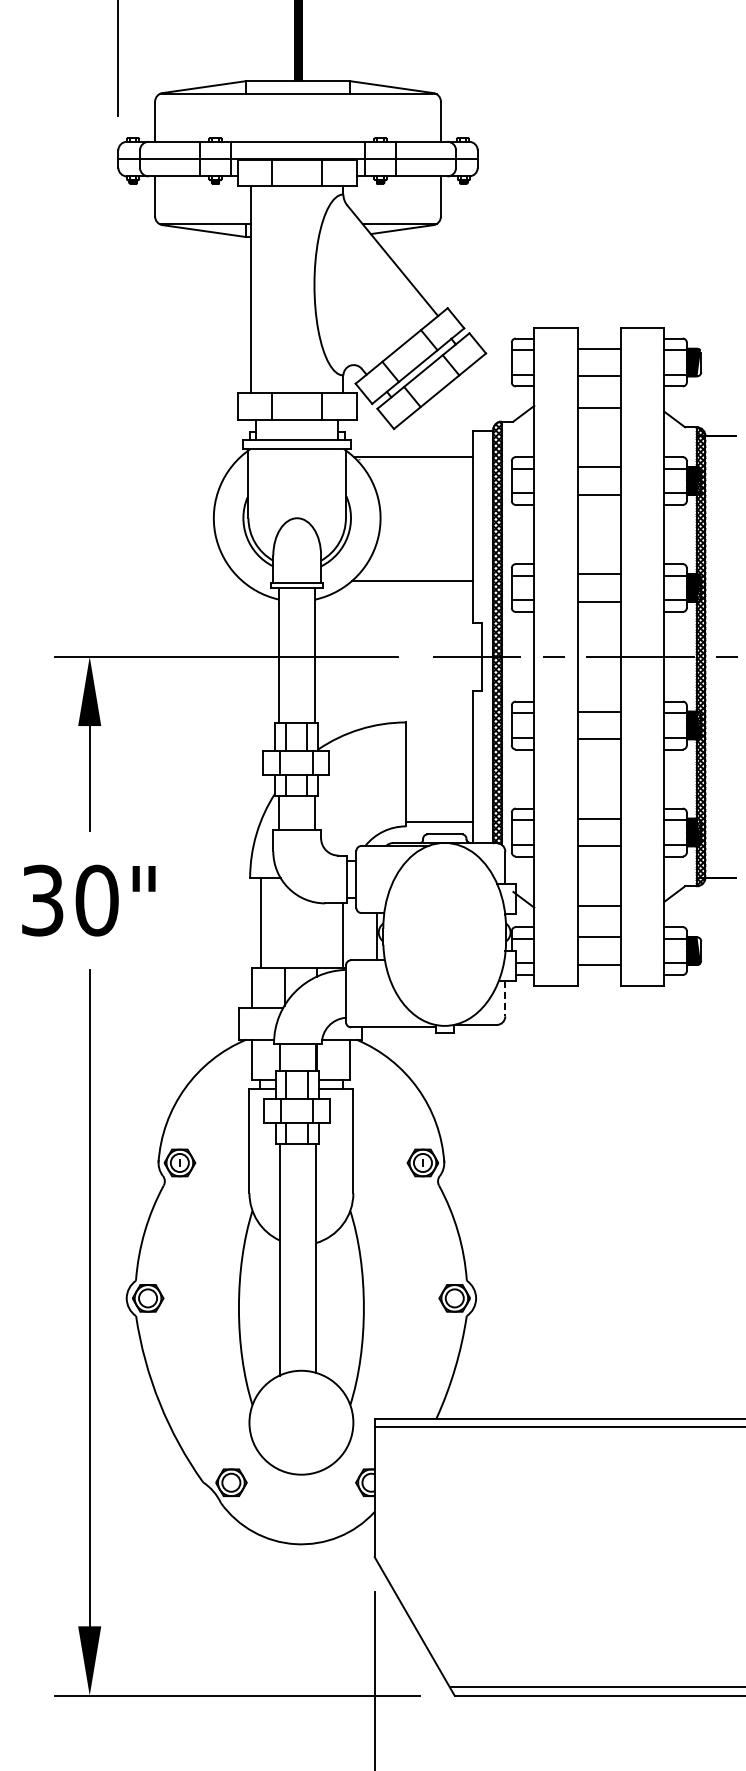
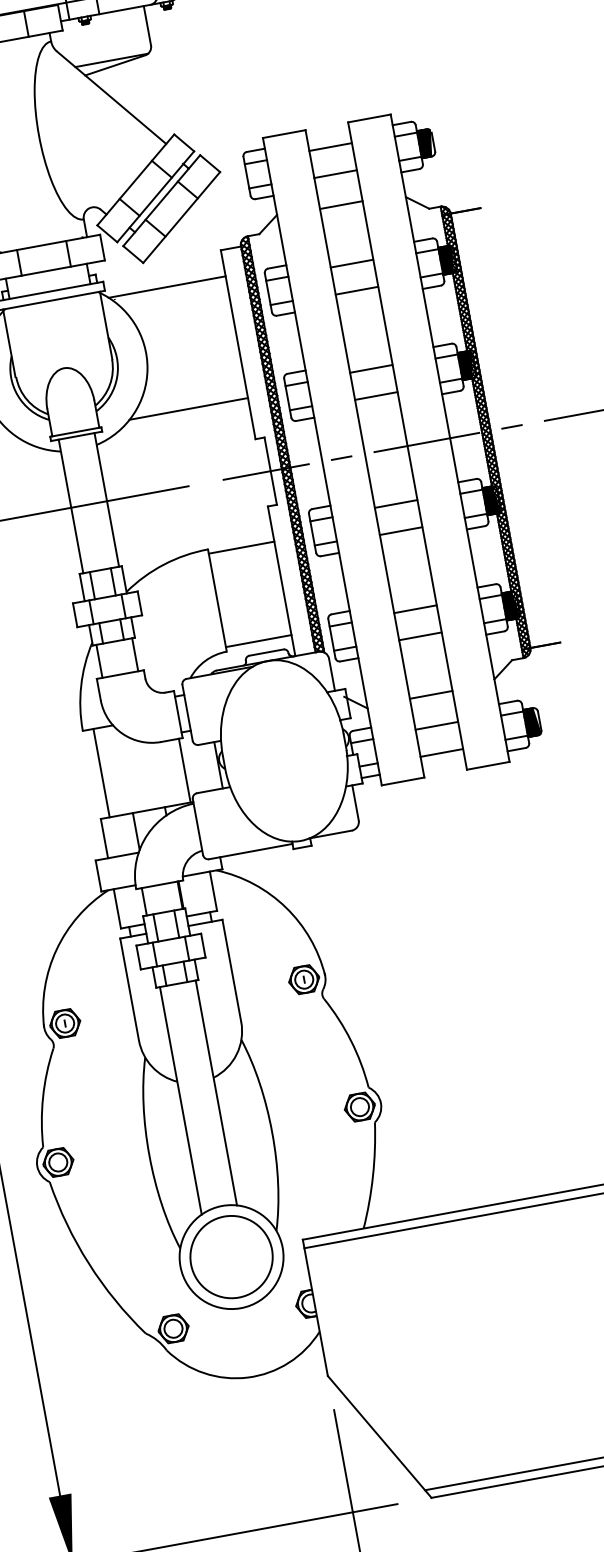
line: (439, 726) -> (241, 547), added
line: (505, 998) -> (355, 802), dashed -> solid
circle: (301, 1422) -> (231, 1256), added

